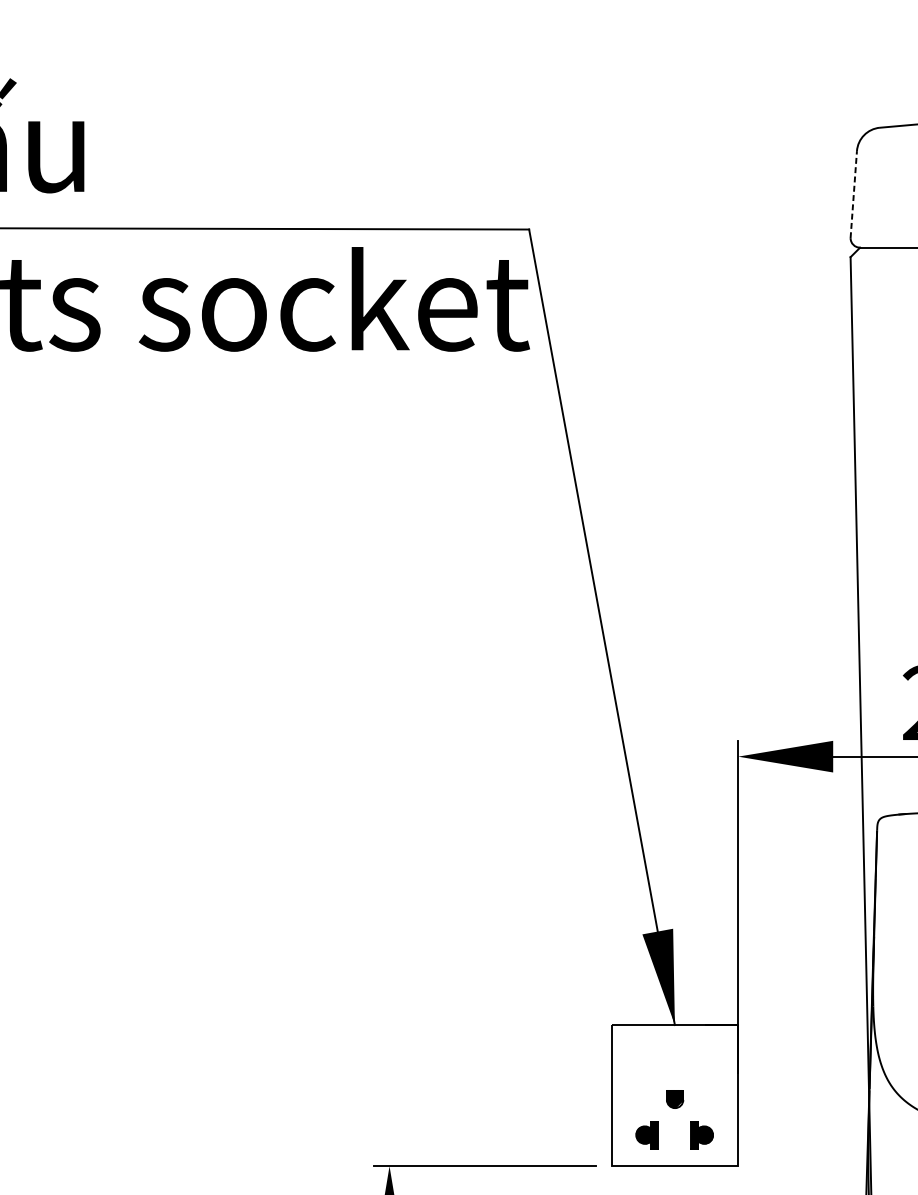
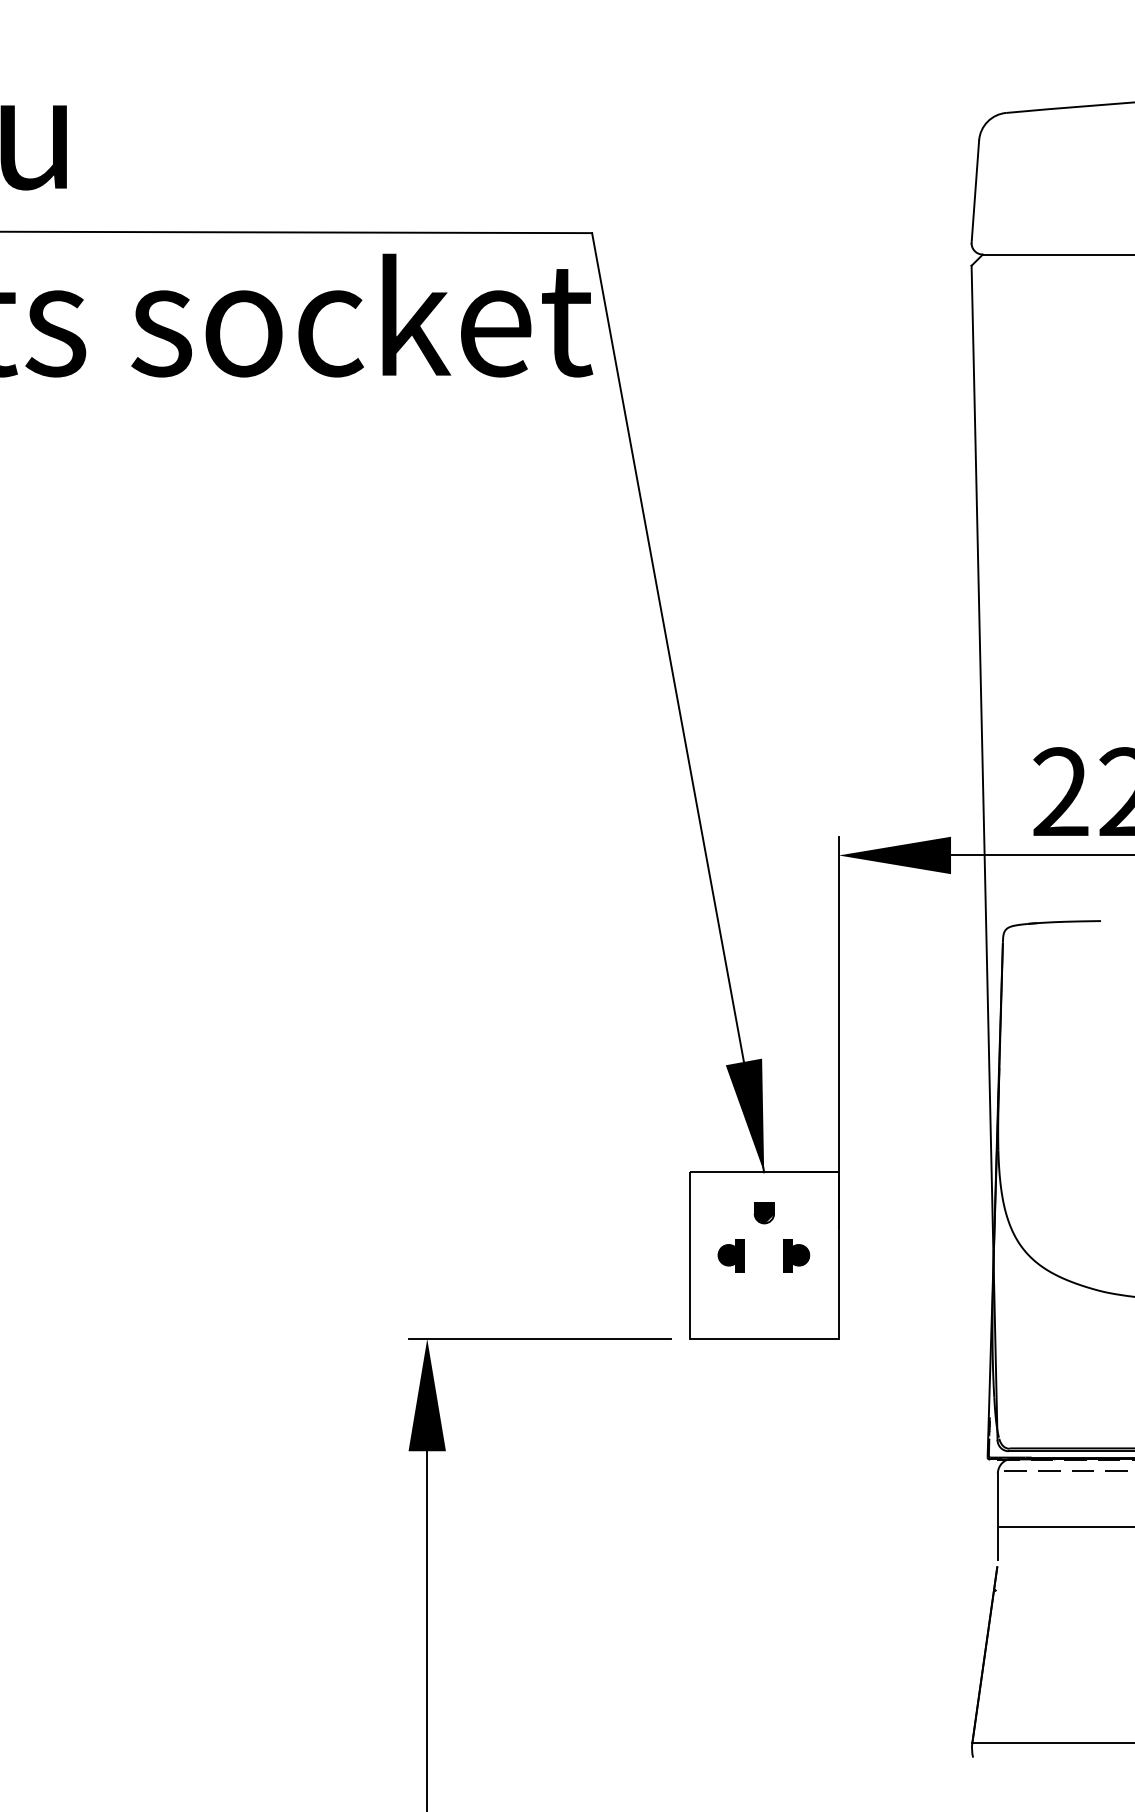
line: (853, 194) -> (975, 191), dashed -> solid
part: (674, 1109) -> (763, 1224), moved

